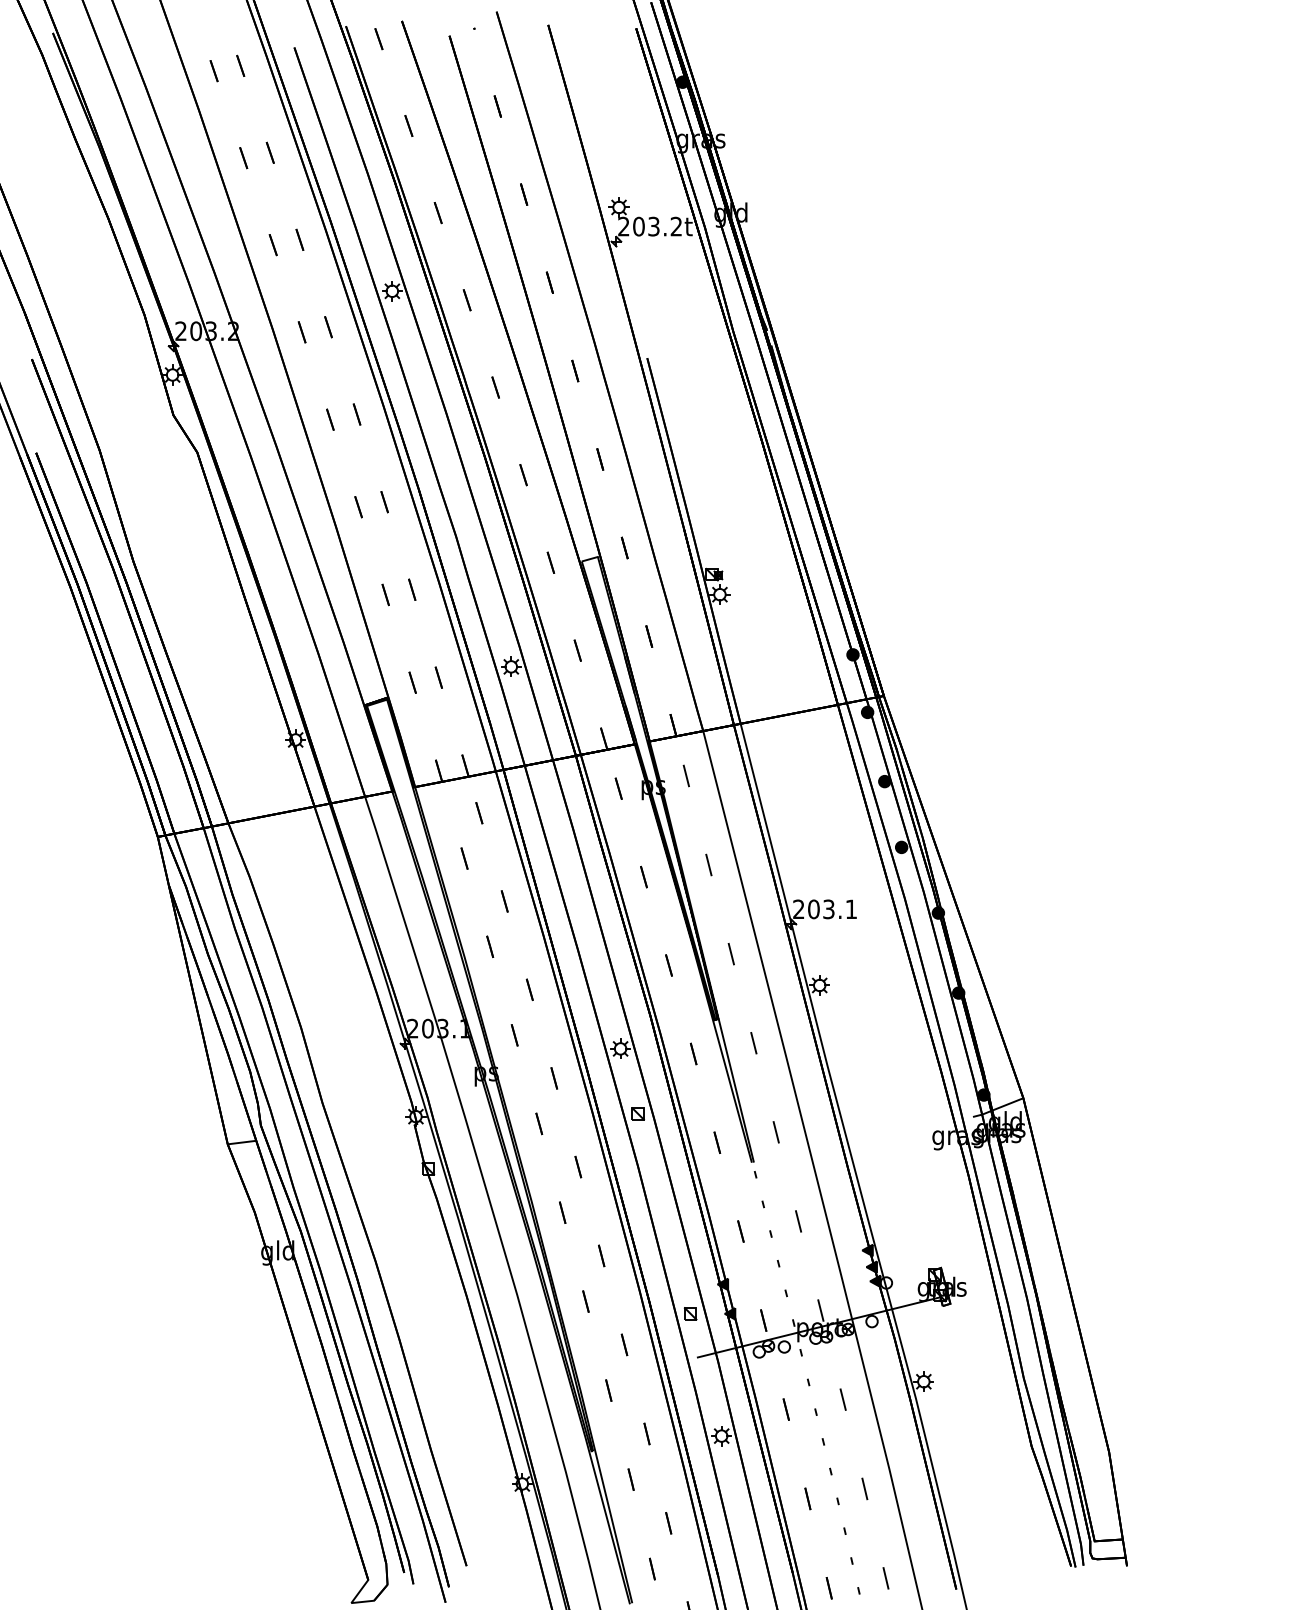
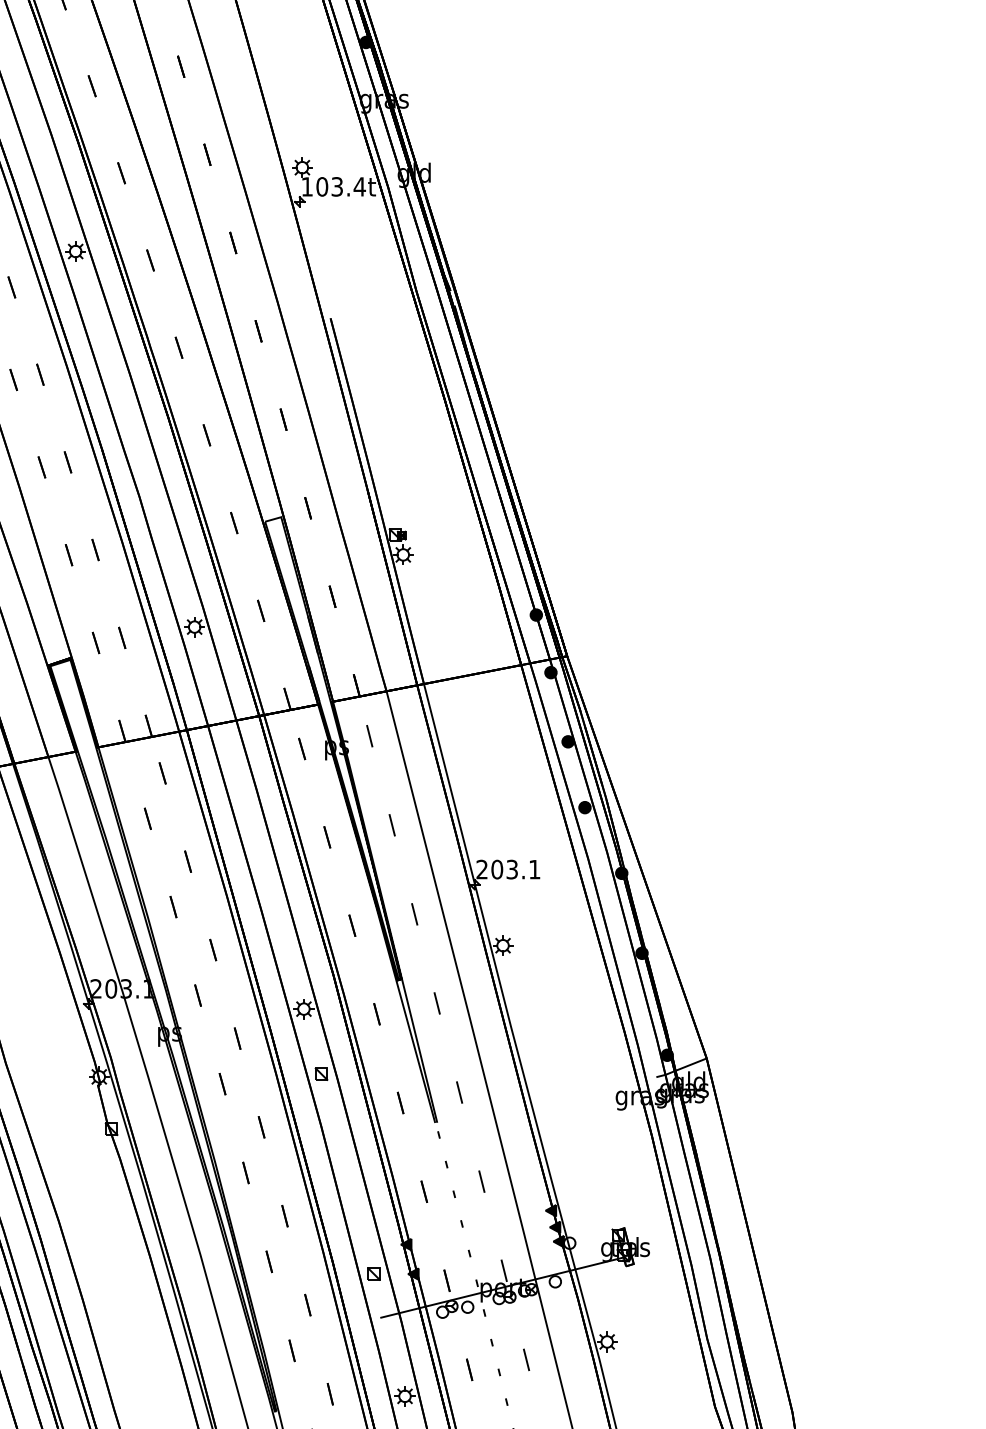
text: (650, 226) -> (333, 186), 203.2t -> 103.4t

